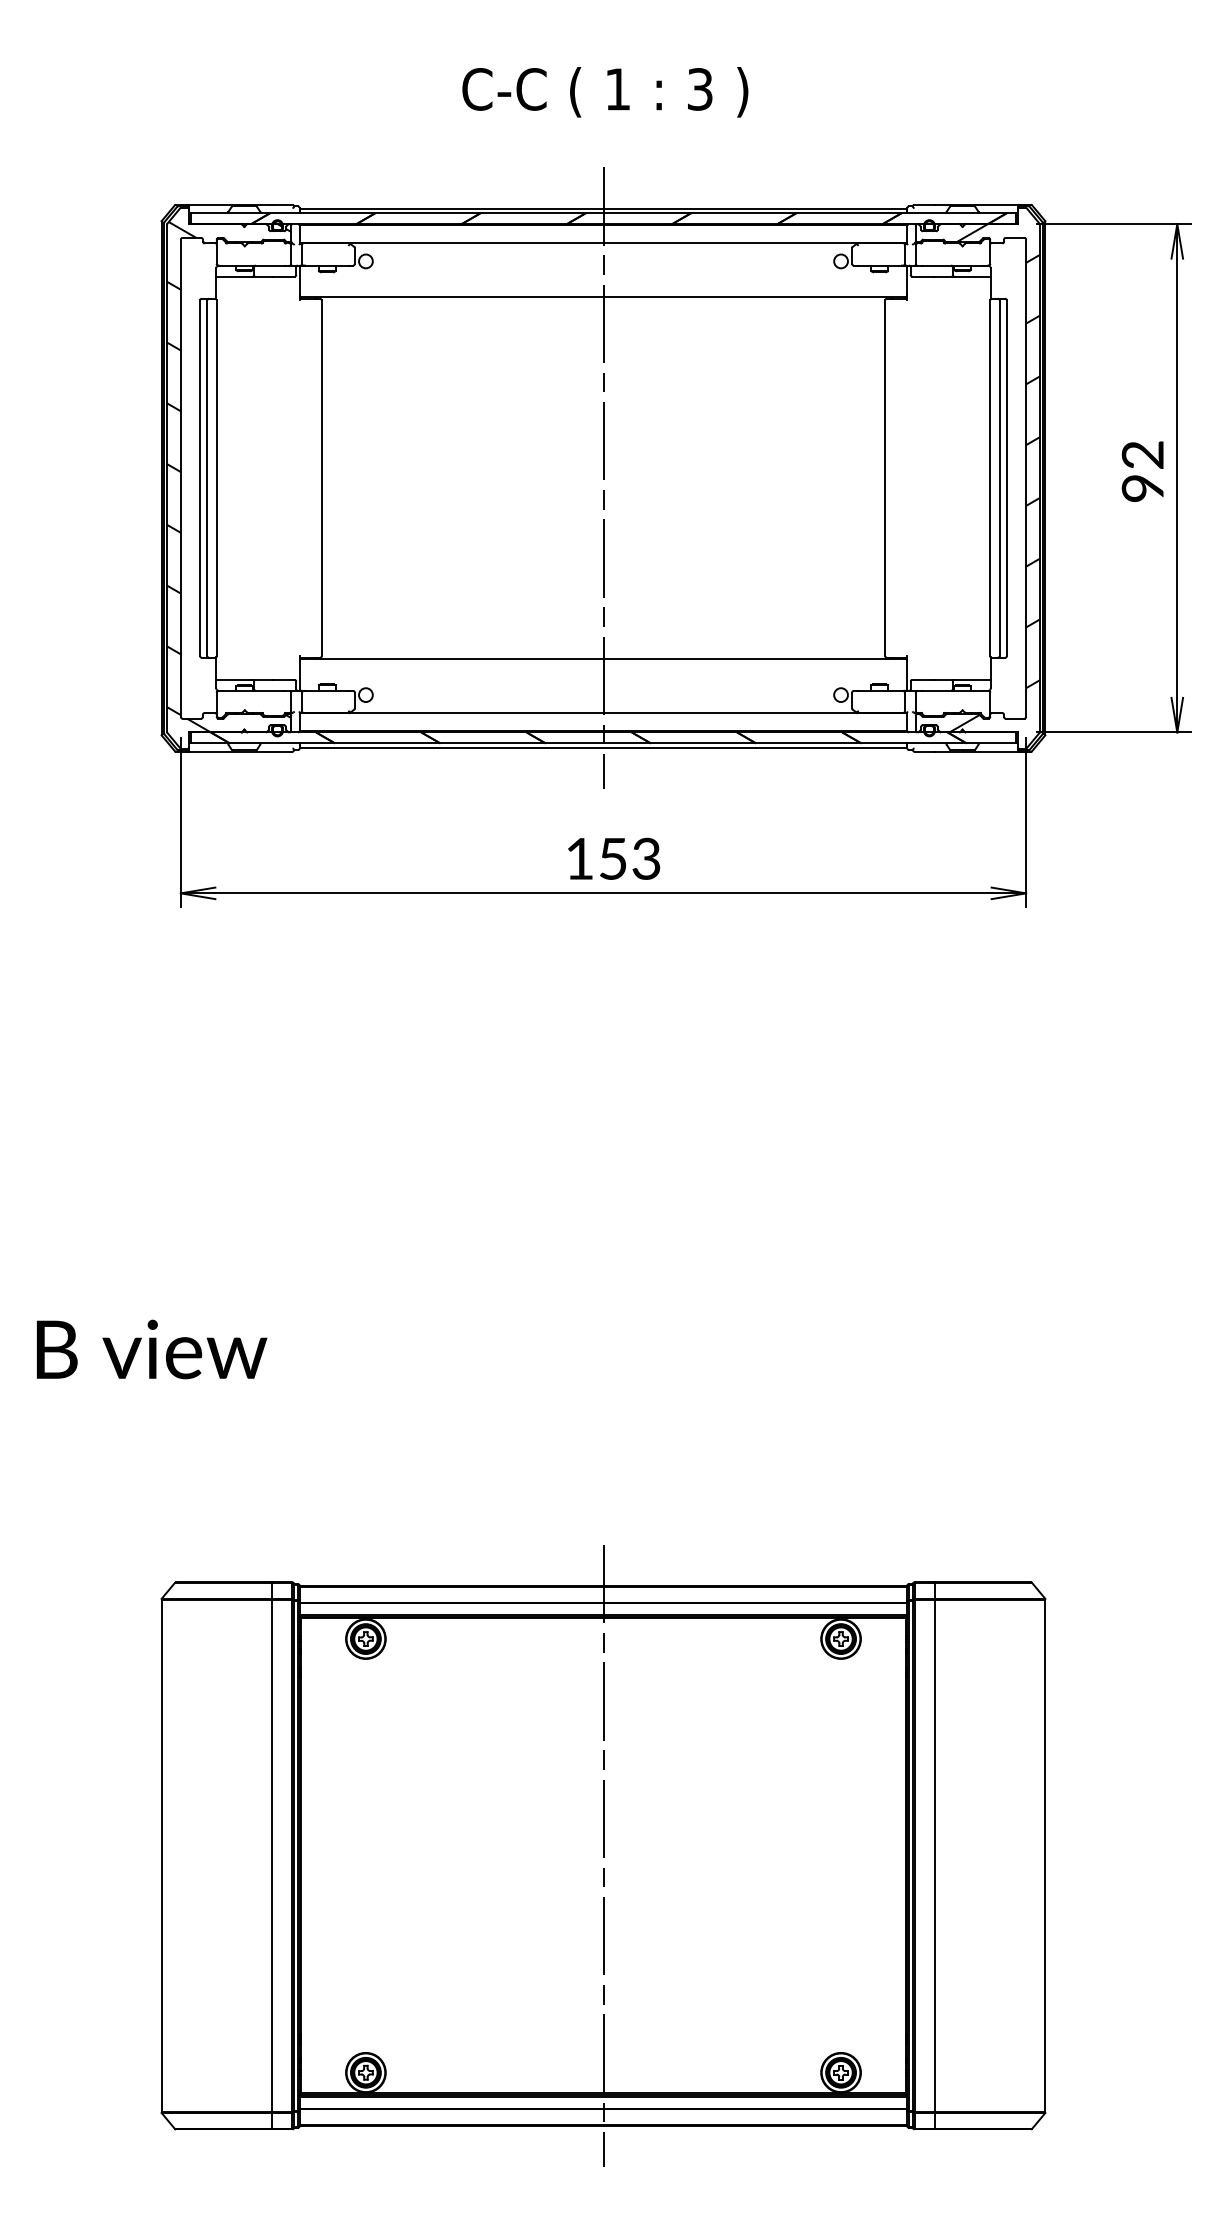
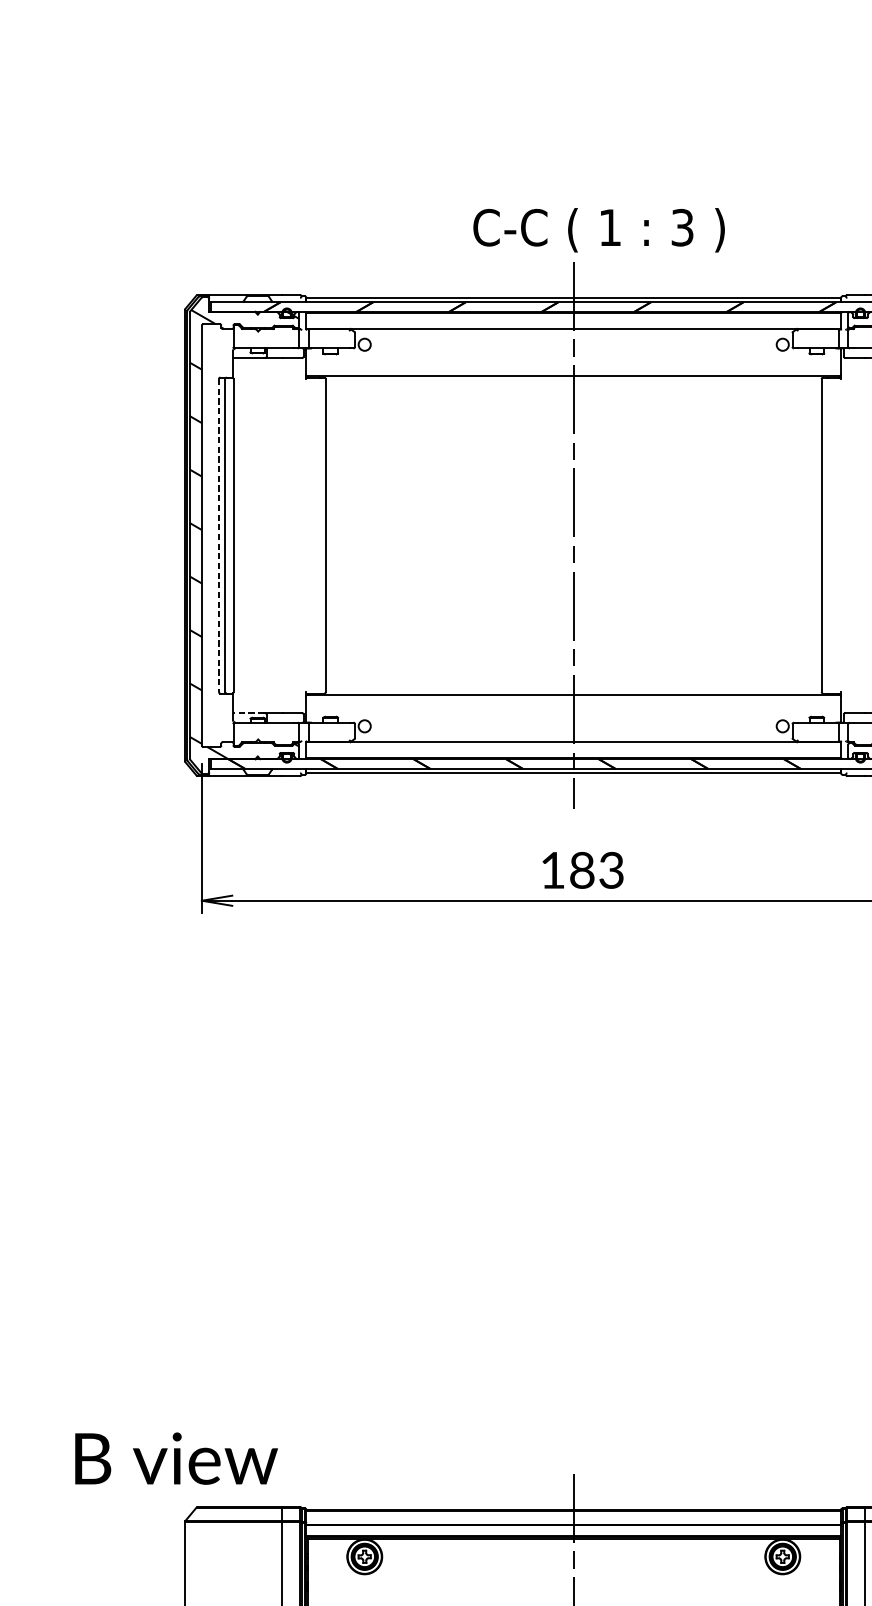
text: (605, 92) -> (599, 230), moved
line: (200, 478) -> (219, 535), solid -> dashed
line: (233, 679) -> (248, 712), solid -> dashed
text: (613, 858) -> (582, 870), 153 -> 183
text: (152, 1349) -> (176, 1458), moved

